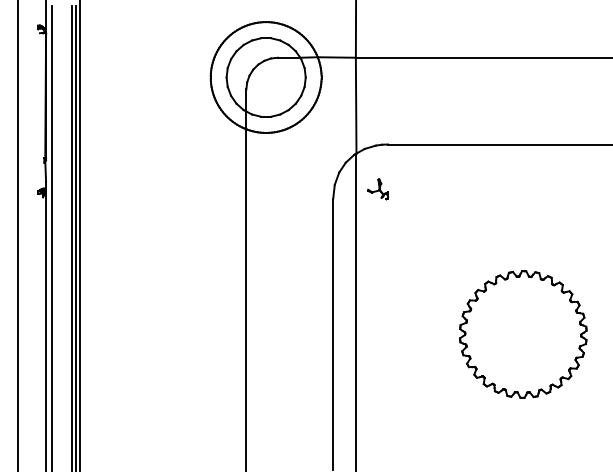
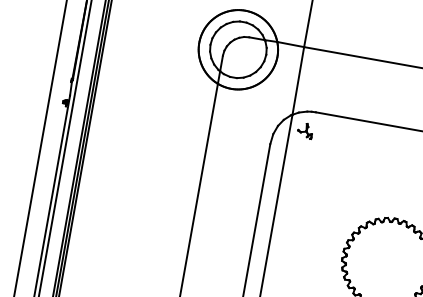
part: (378, 189) -> (305, 130), moved

